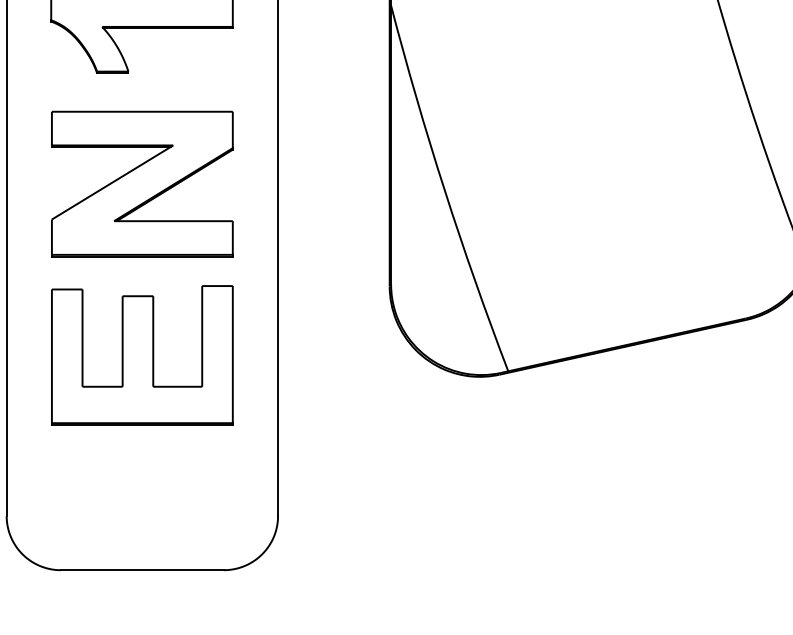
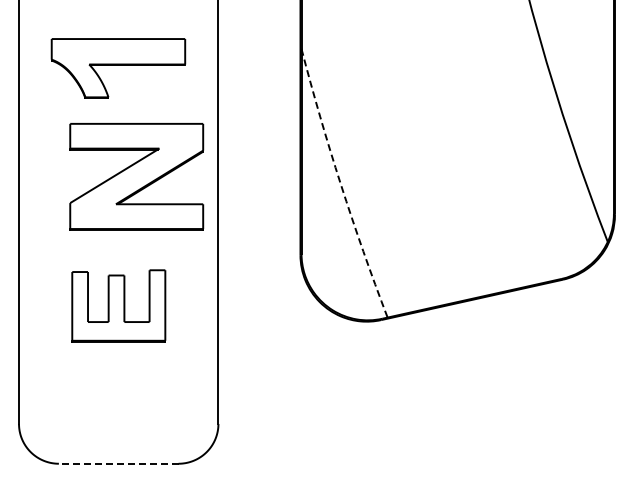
part: (142, 183) -> (136, 176), moved
arc: (444, 190) -> (340, 184), solid -> dashed
part: (142, 354) -> (118, 305), size x0.7
line: (142, 569) -> (118, 463), solid -> dashed

